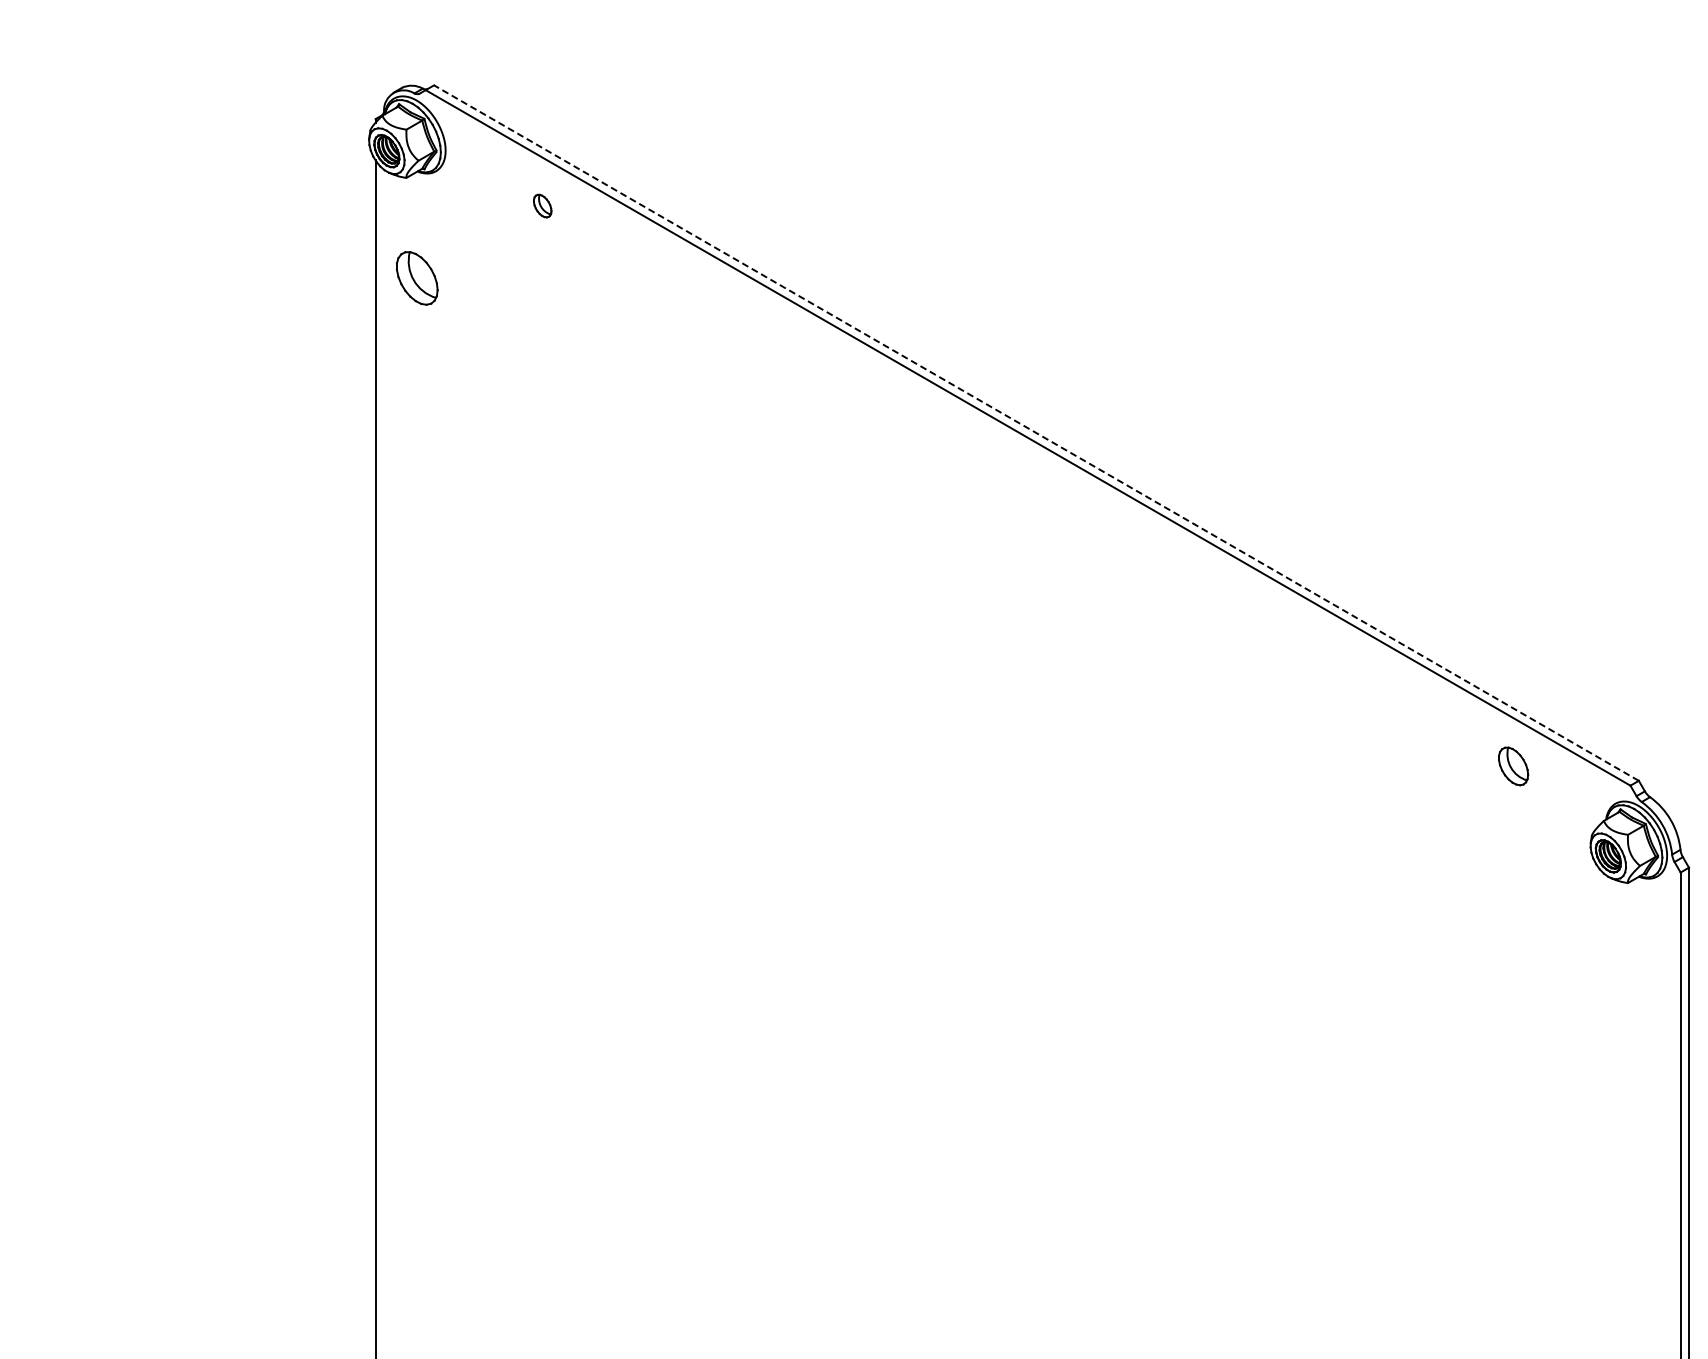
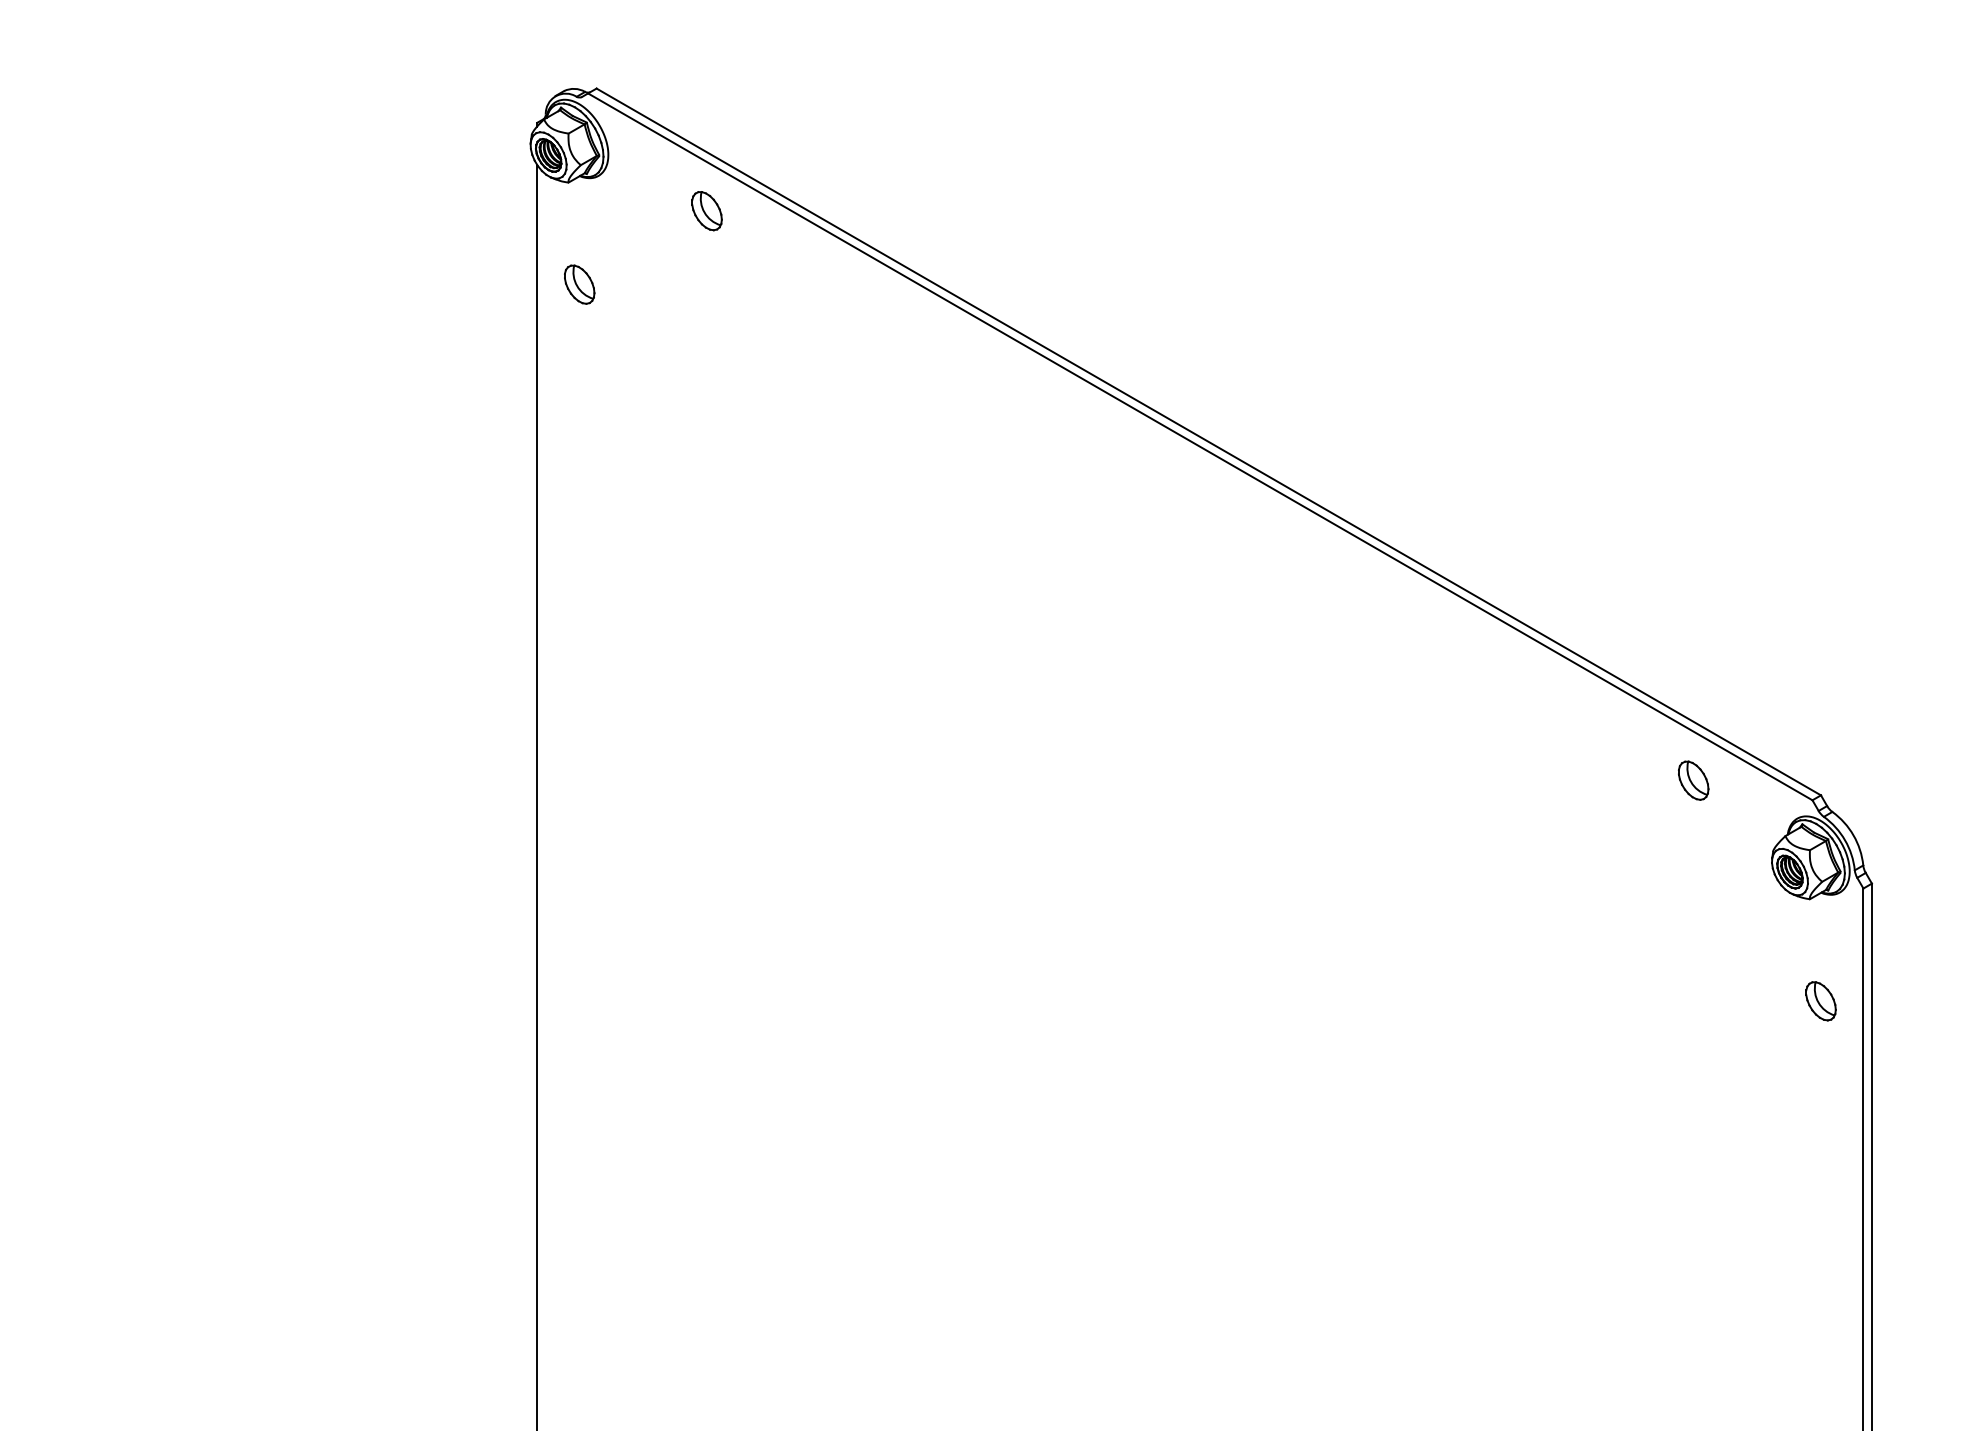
part: (542, 206) -> (706, 211), size x1.67
part: (417, 278) -> (579, 284), size x0.71
line: (1036, 432) -> (1208, 441), dashed -> solid
part: (1638, 983) -> (1820, 1001), added

